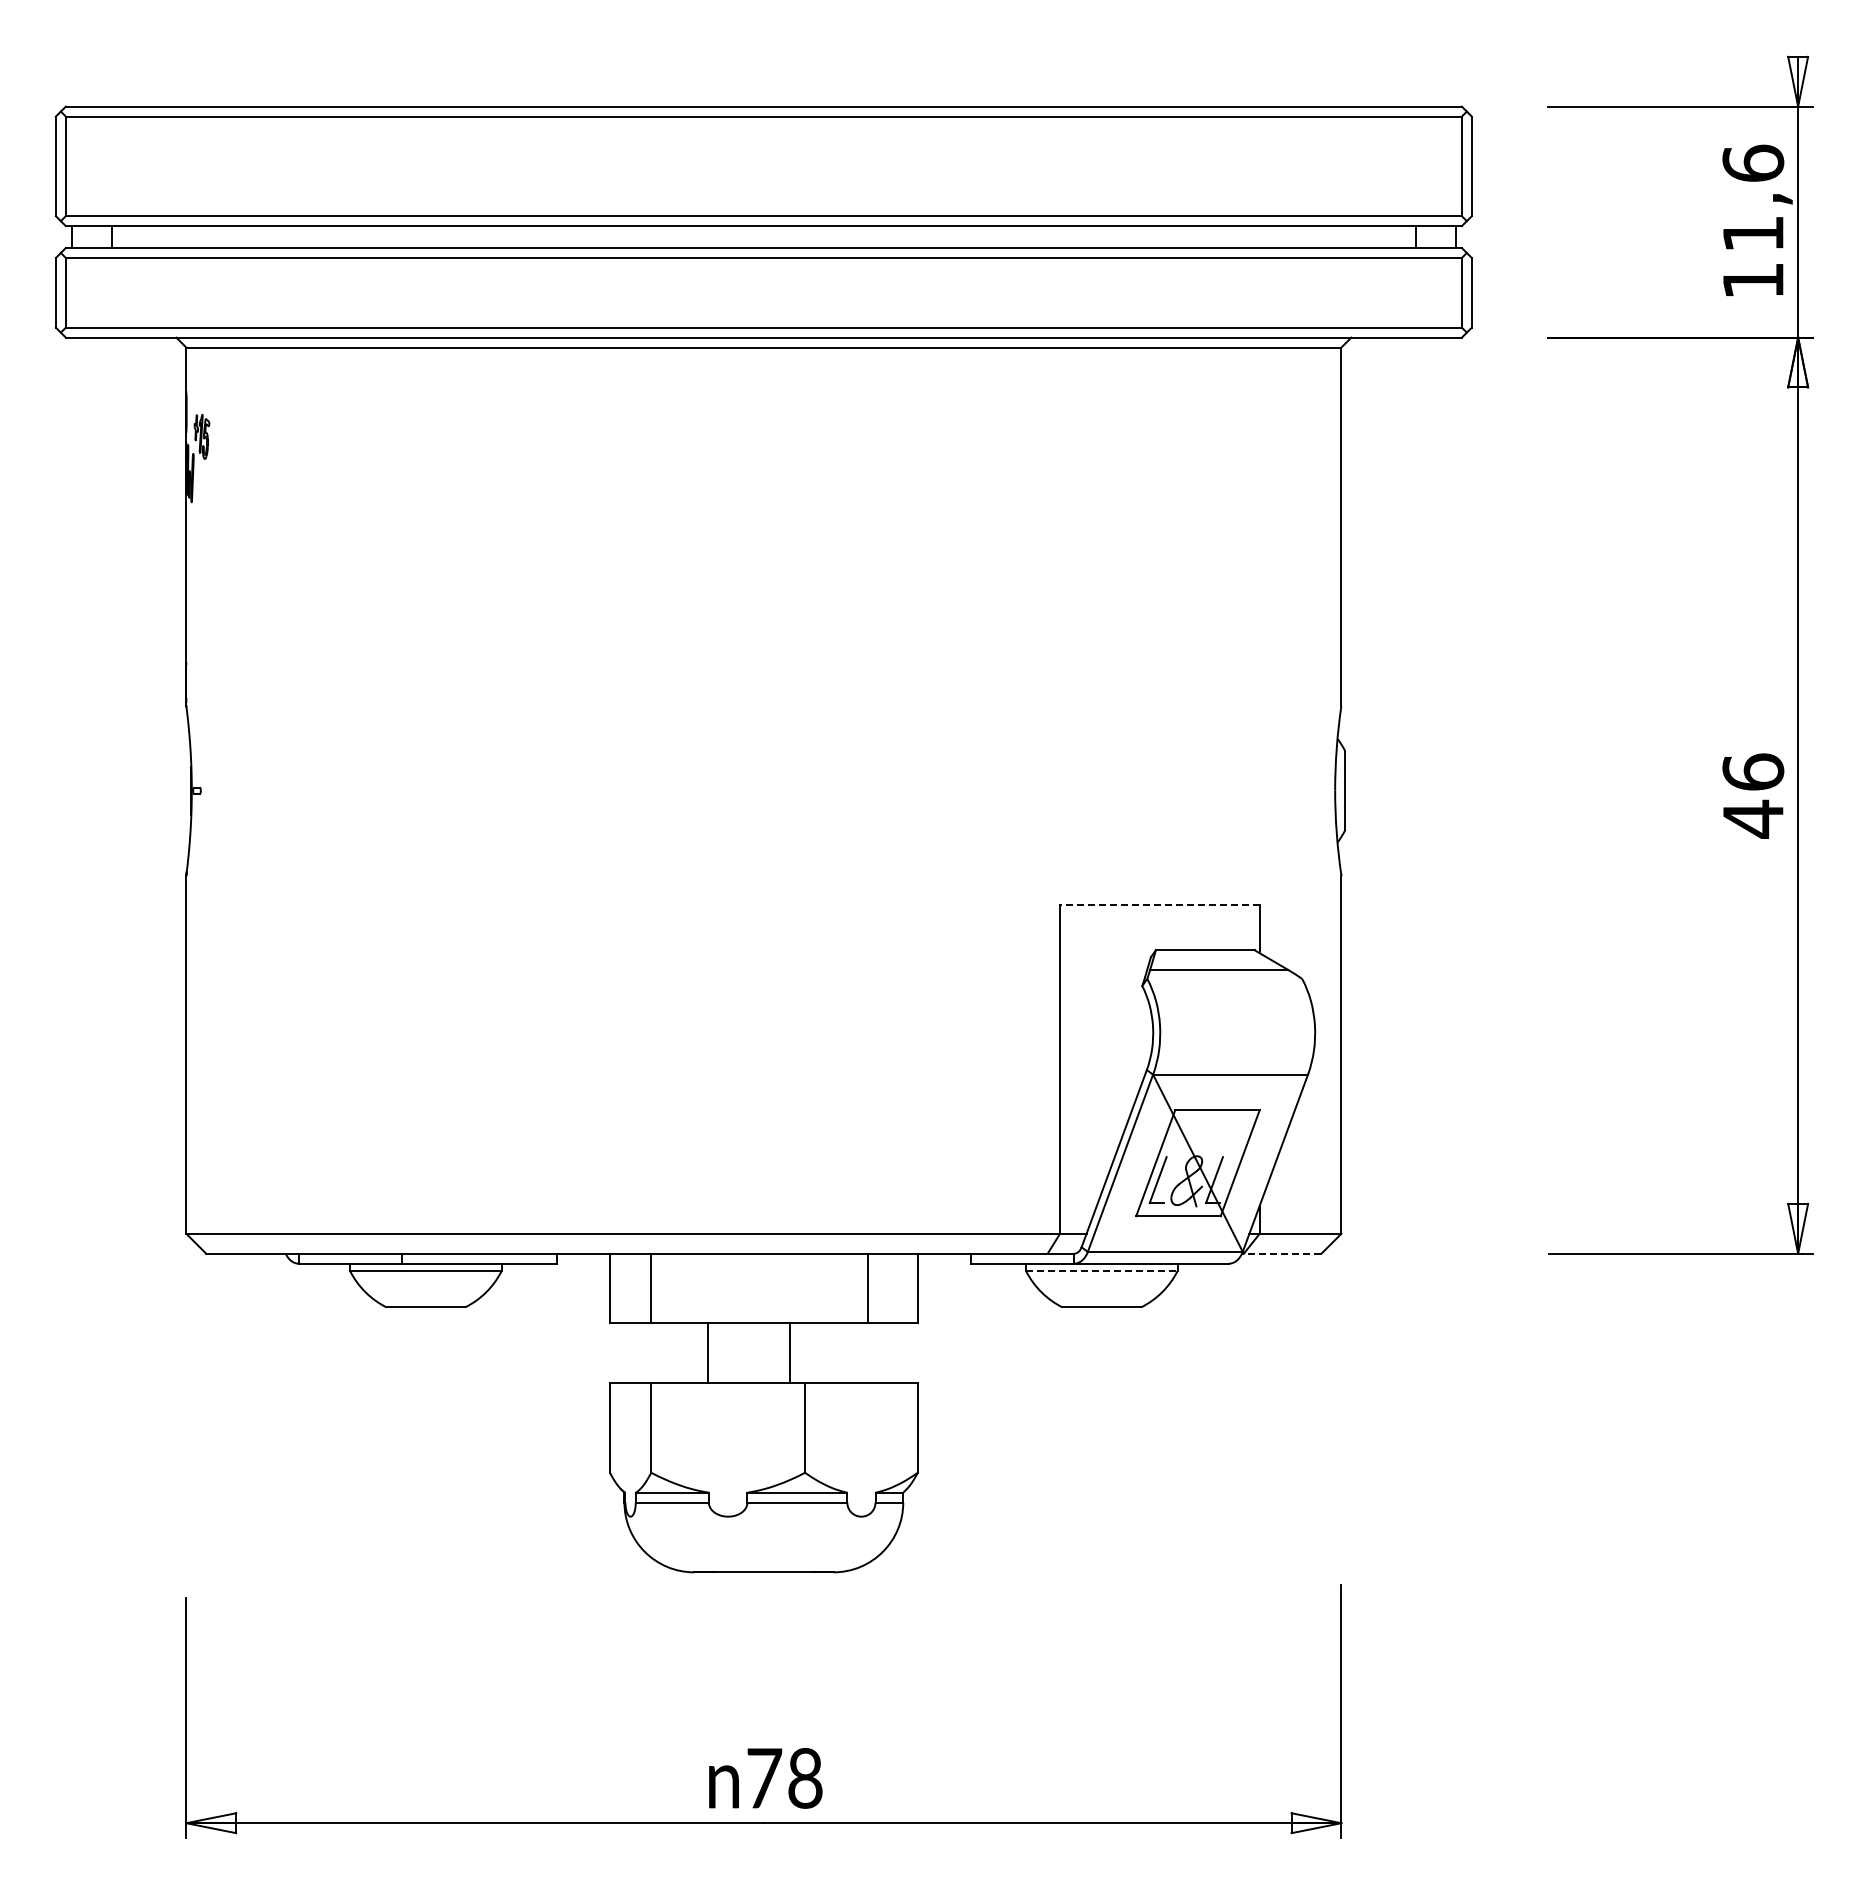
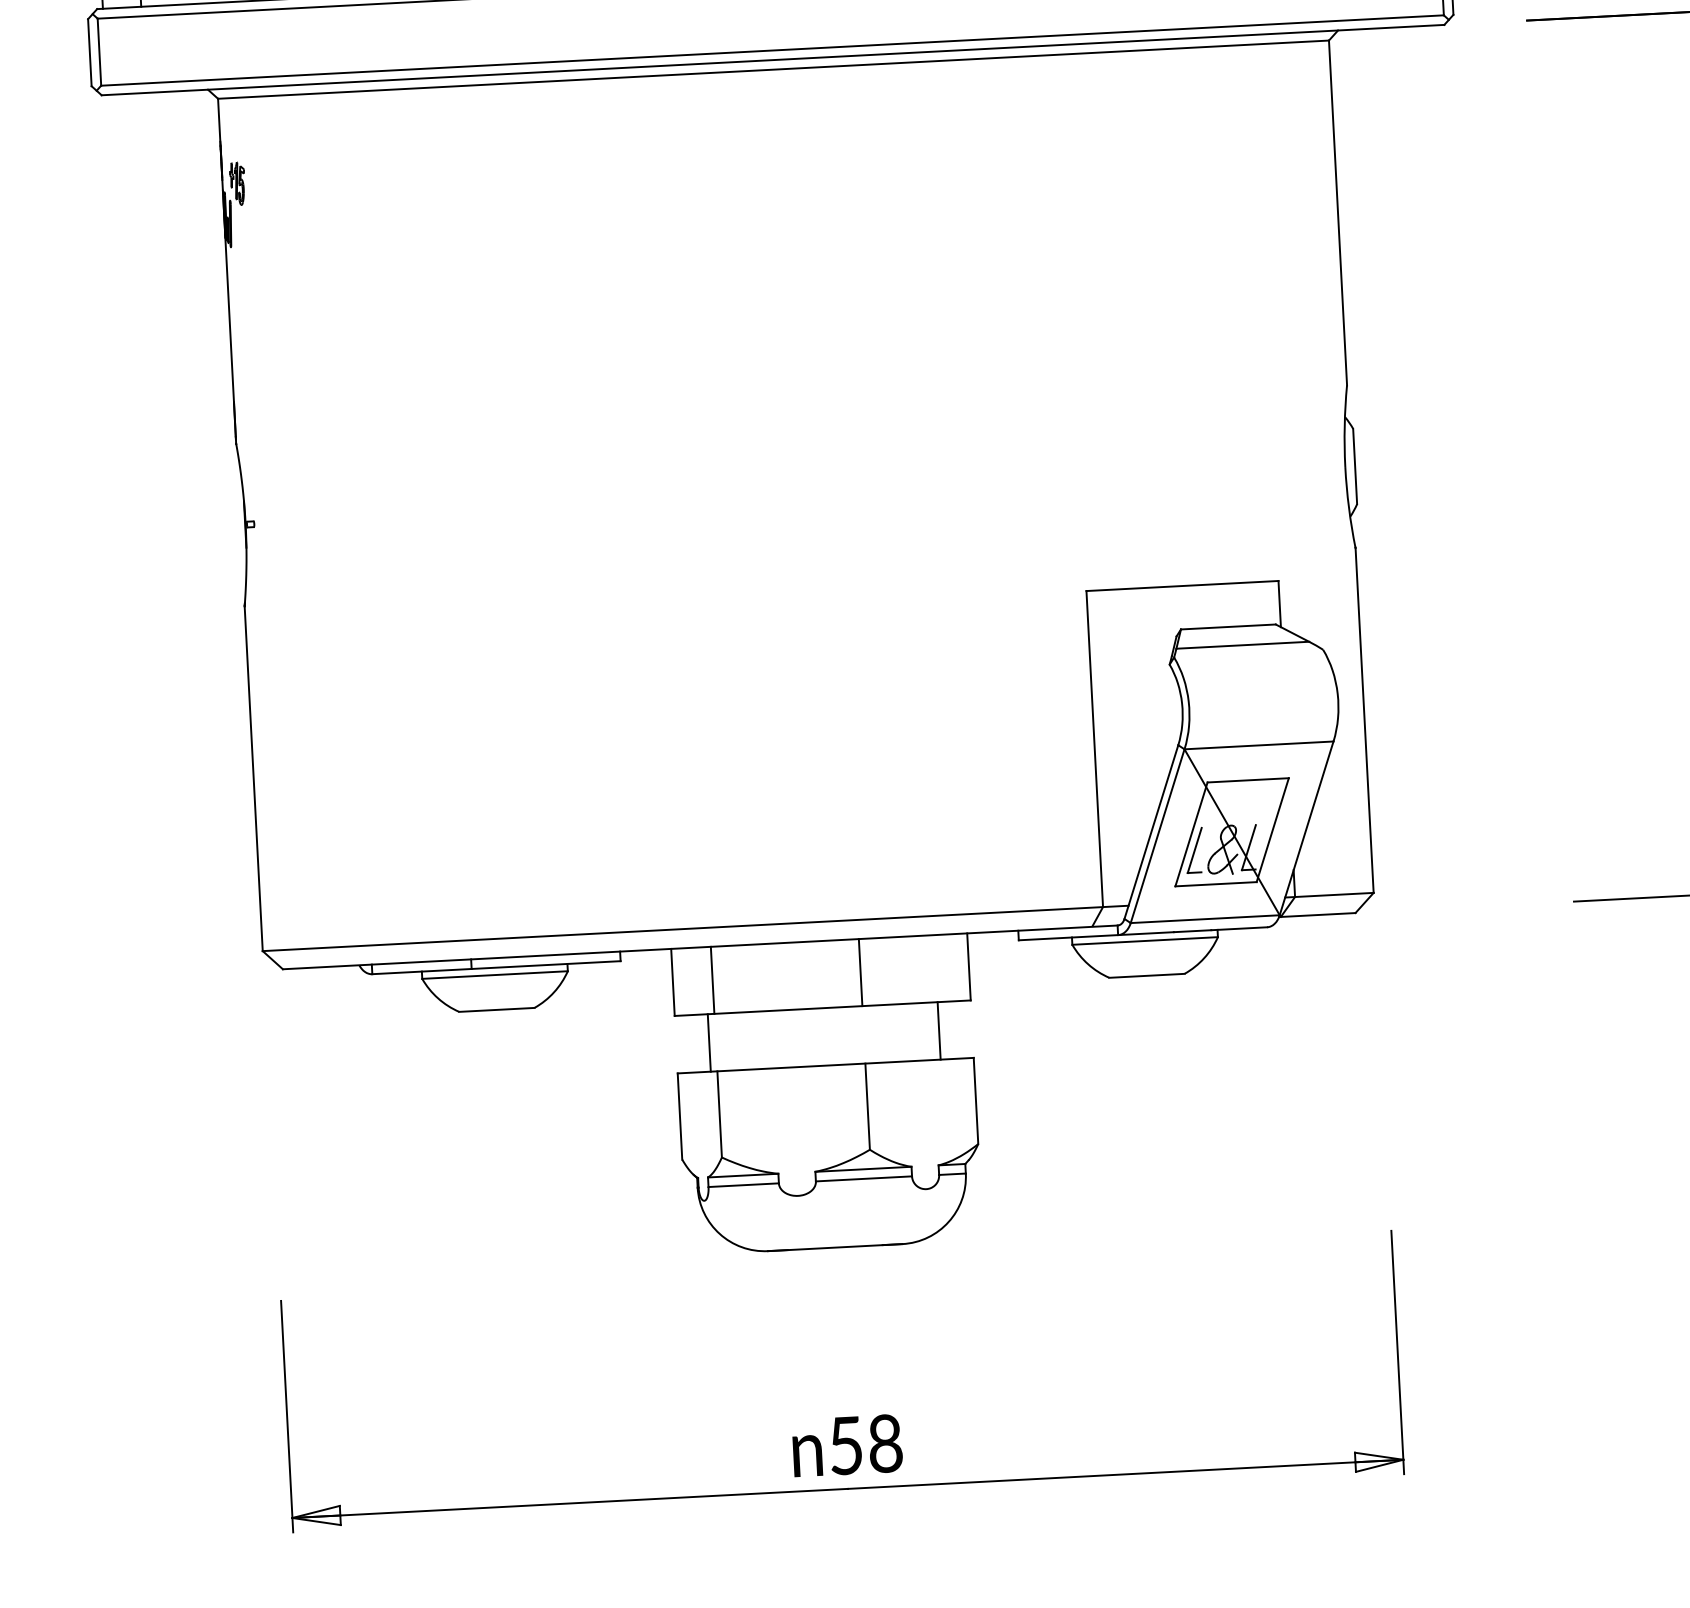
line: (1159, 905) -> (1182, 586), dashed -> solid
line: (1281, 1253) -> (1317, 914), dashed -> solid
line: (1101, 1271) -> (1144, 941), dashed -> solid
line: (868, 1288) -> (860, 972), moved
line: (708, 1353) -> (709, 1043), moved
line: (790, 1353) -> (939, 1031), moved
text: (764, 1778) -> (846, 1445), 78 -> 58

